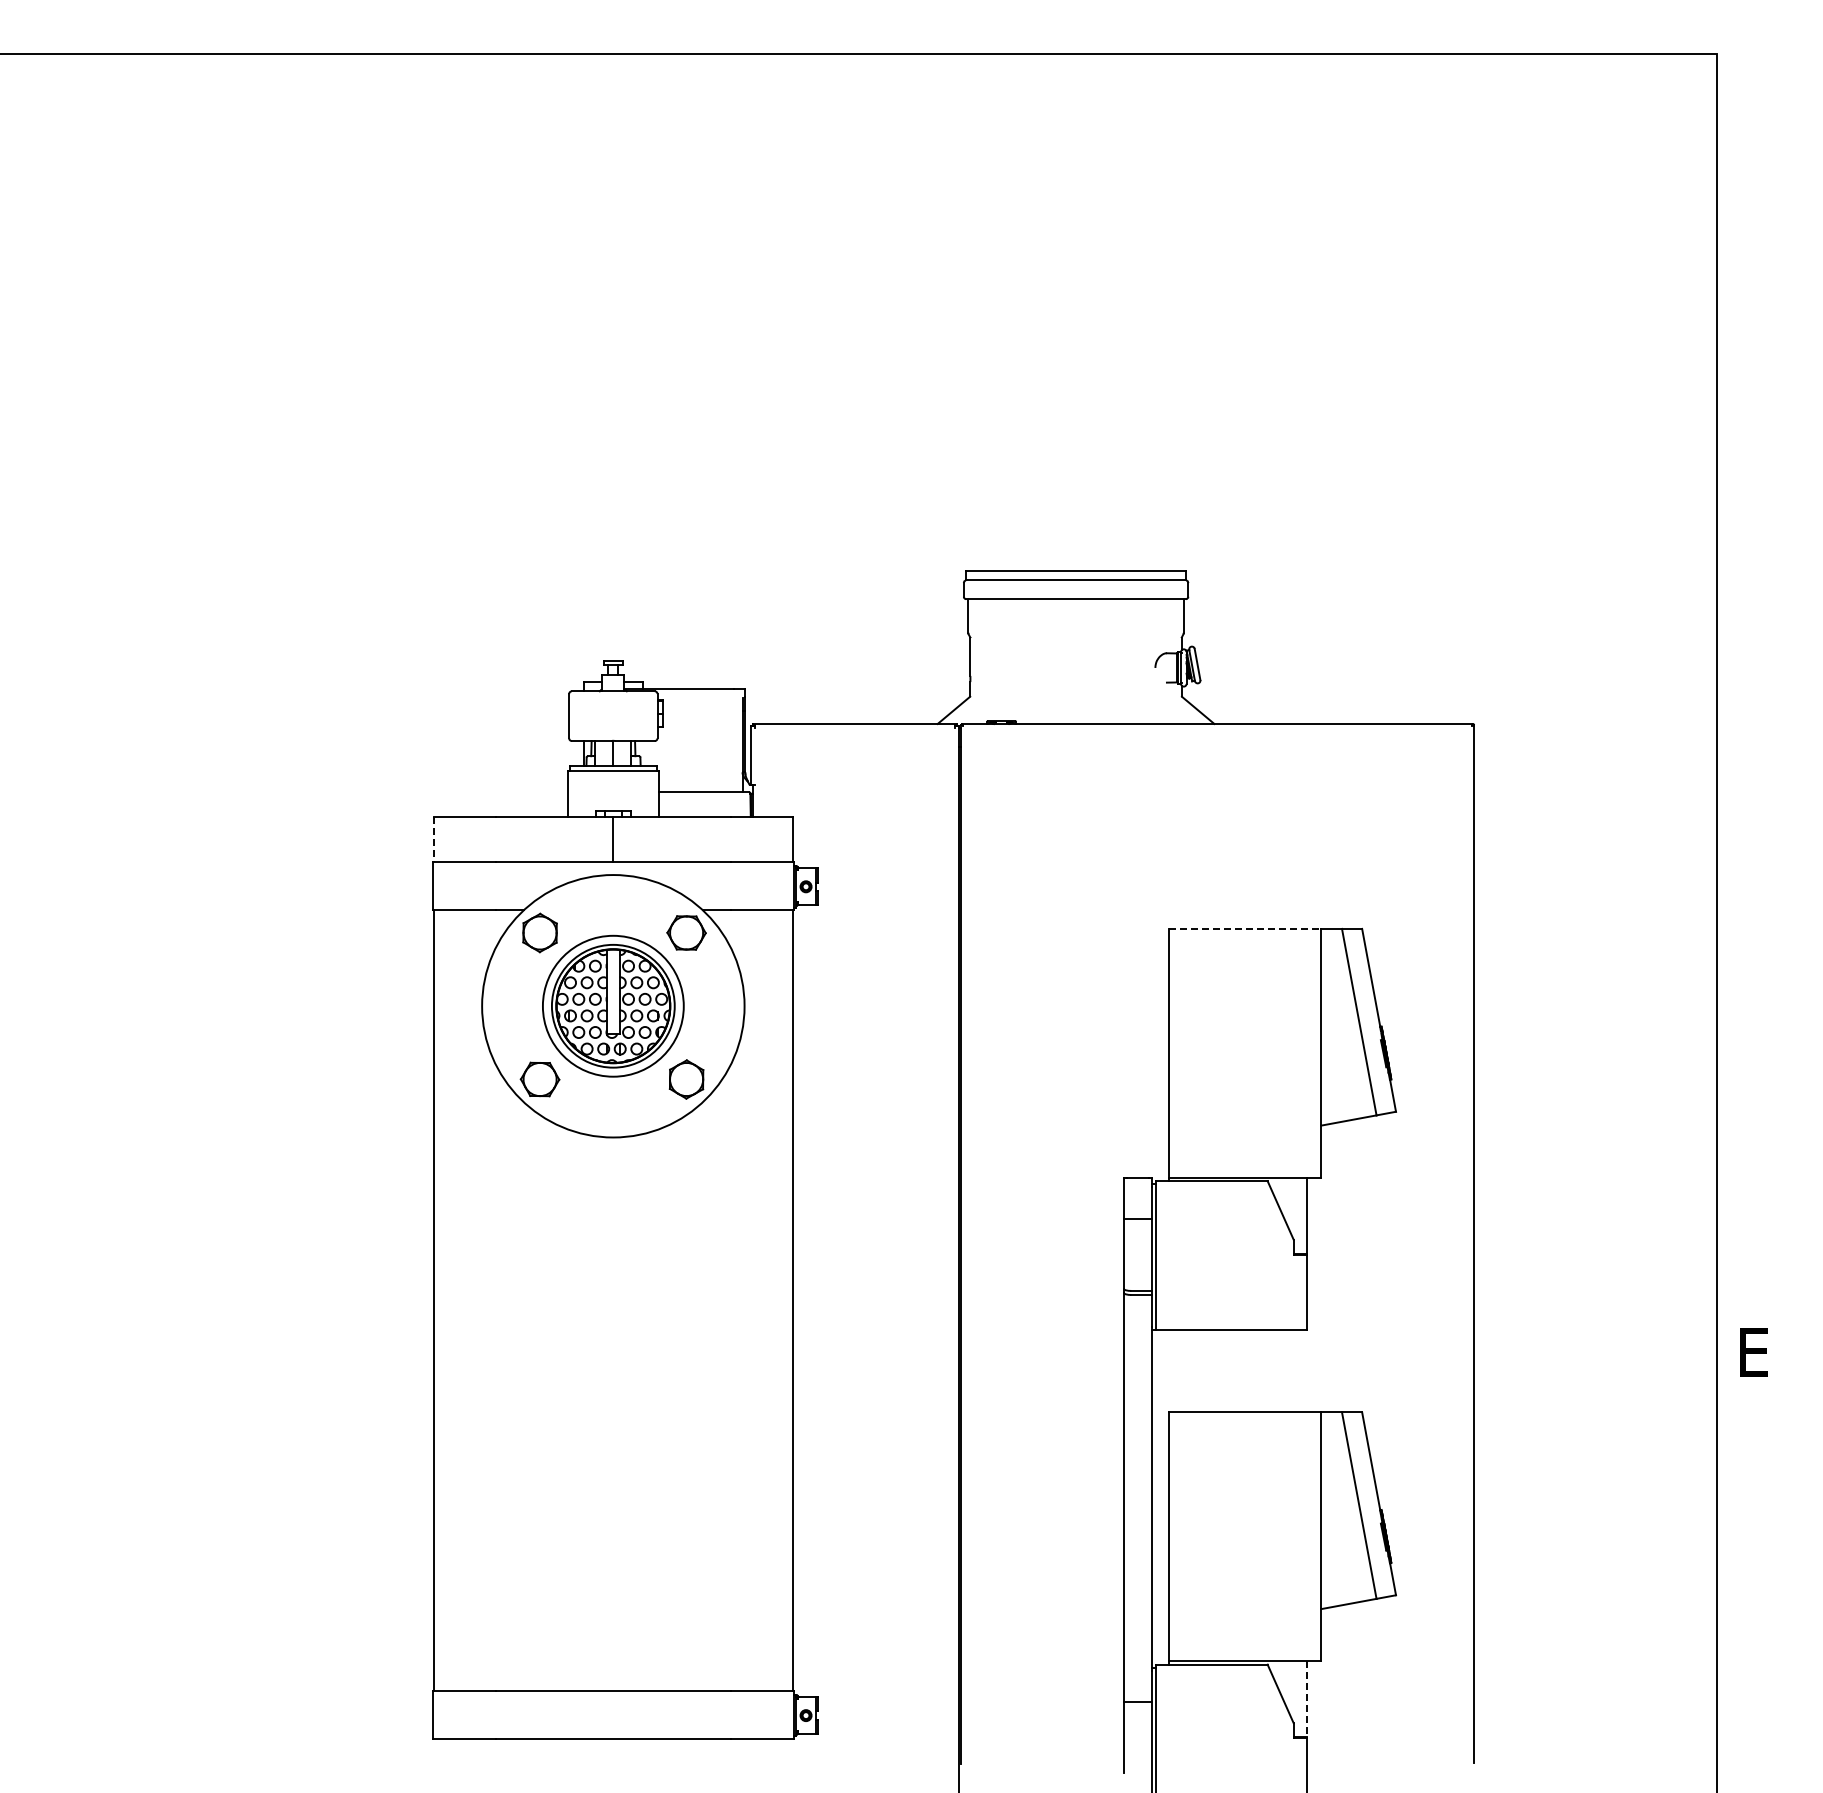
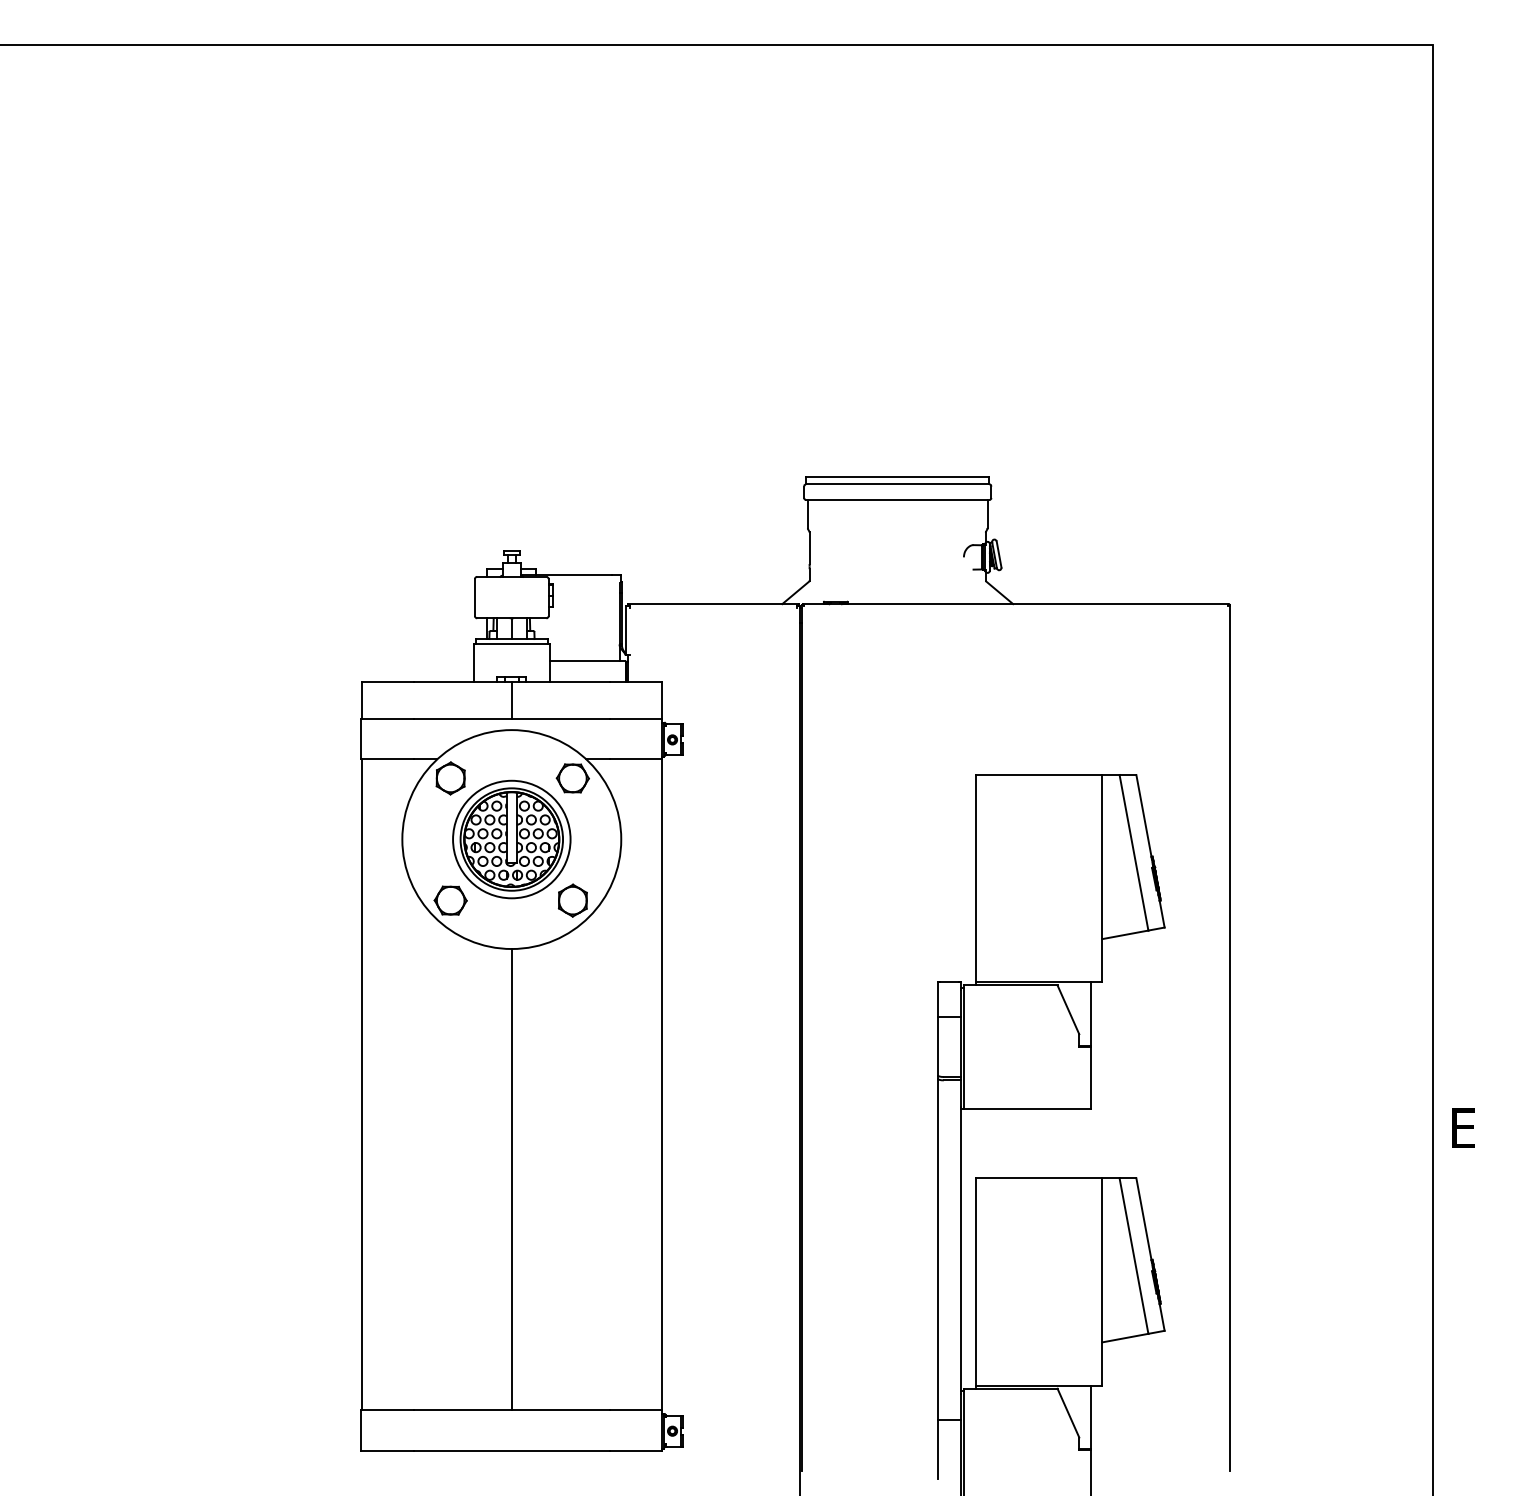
line: (433, 839) -> (361, 700), dashed -> solid
line: (1245, 928) -> (1039, 774), dashed -> solid
line: (613, 1413) -> (511, 1179), added
line: (1307, 1699) -> (1090, 1417), dashed -> solid

